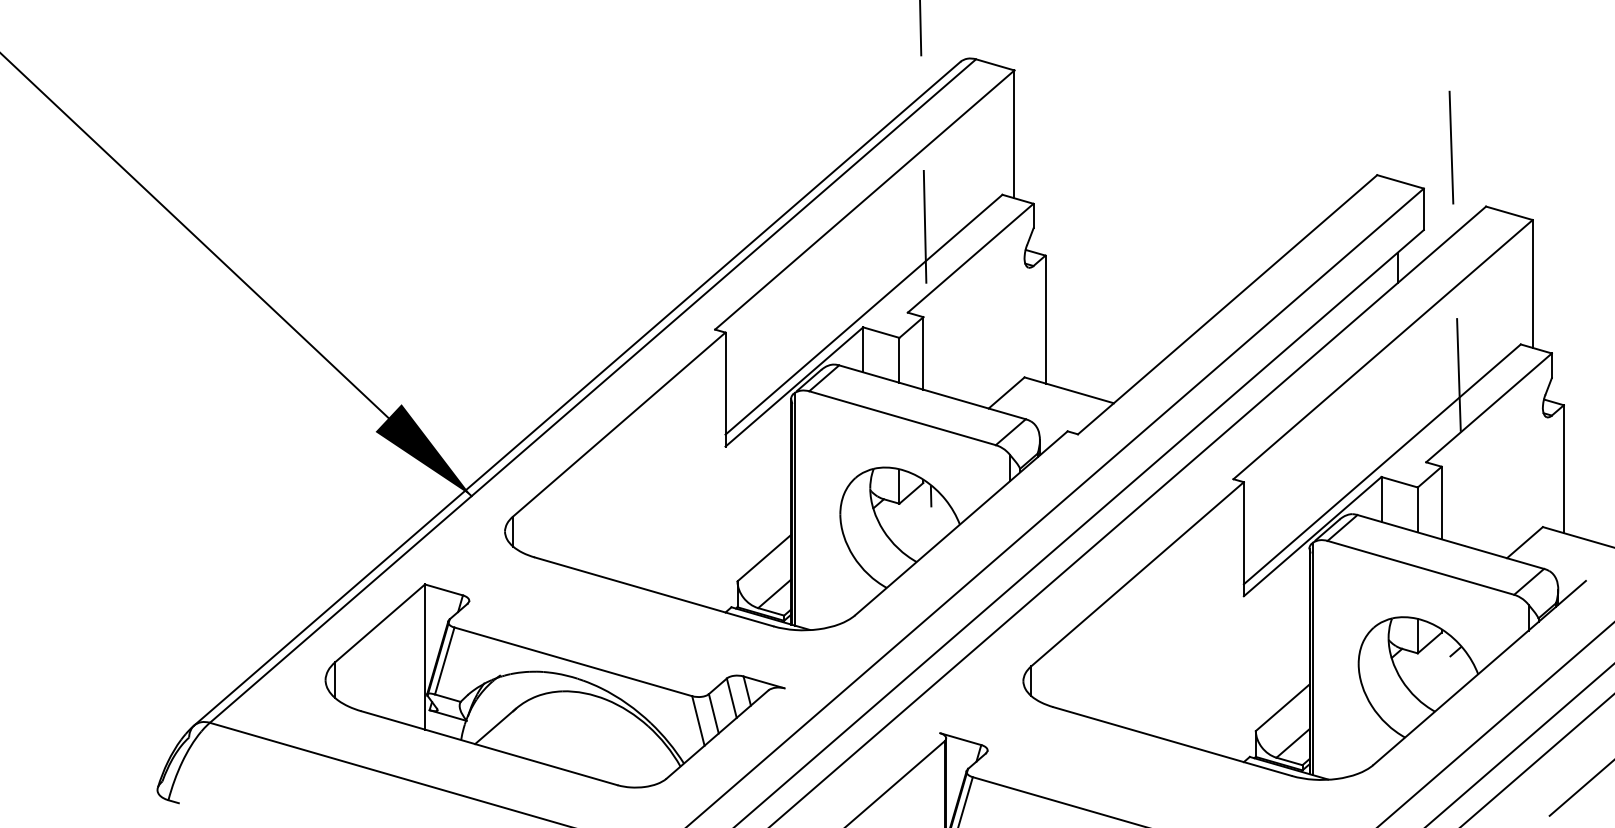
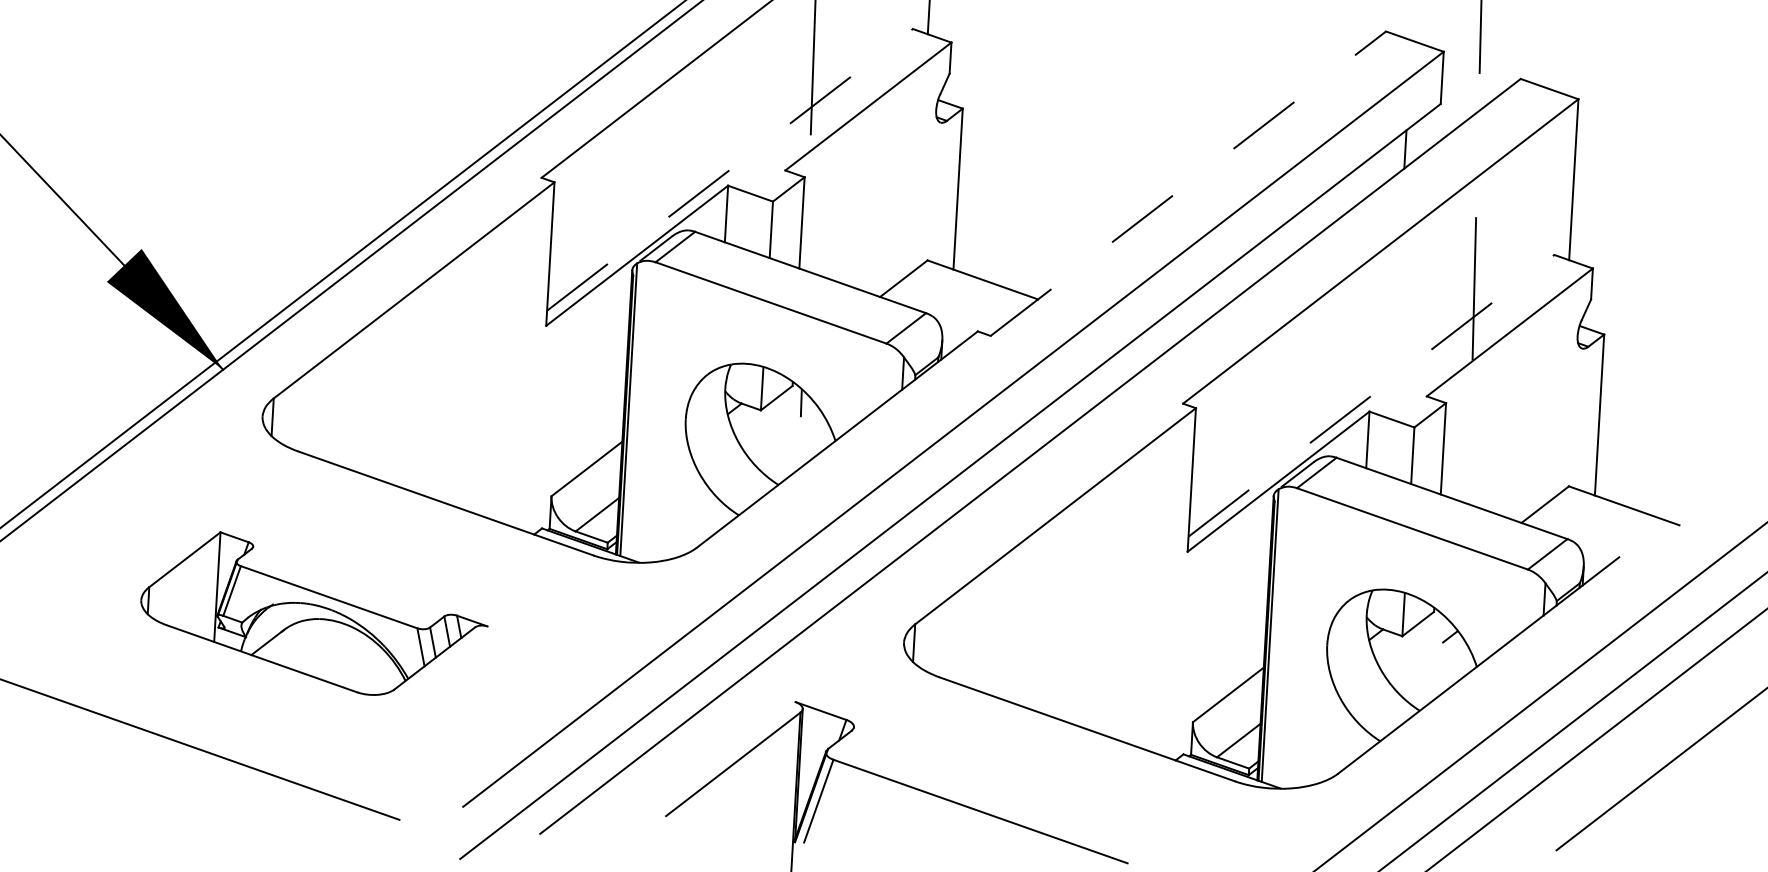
line: (1227, 304) -> (1188, 183), solid -> dashed
line: (864, 314) -> (730, 169), solid -> dashed
line: (1382, 464) -> (1371, 395), solid -> dashed
part: (554, 685) -> (313, 614), size x0.6

